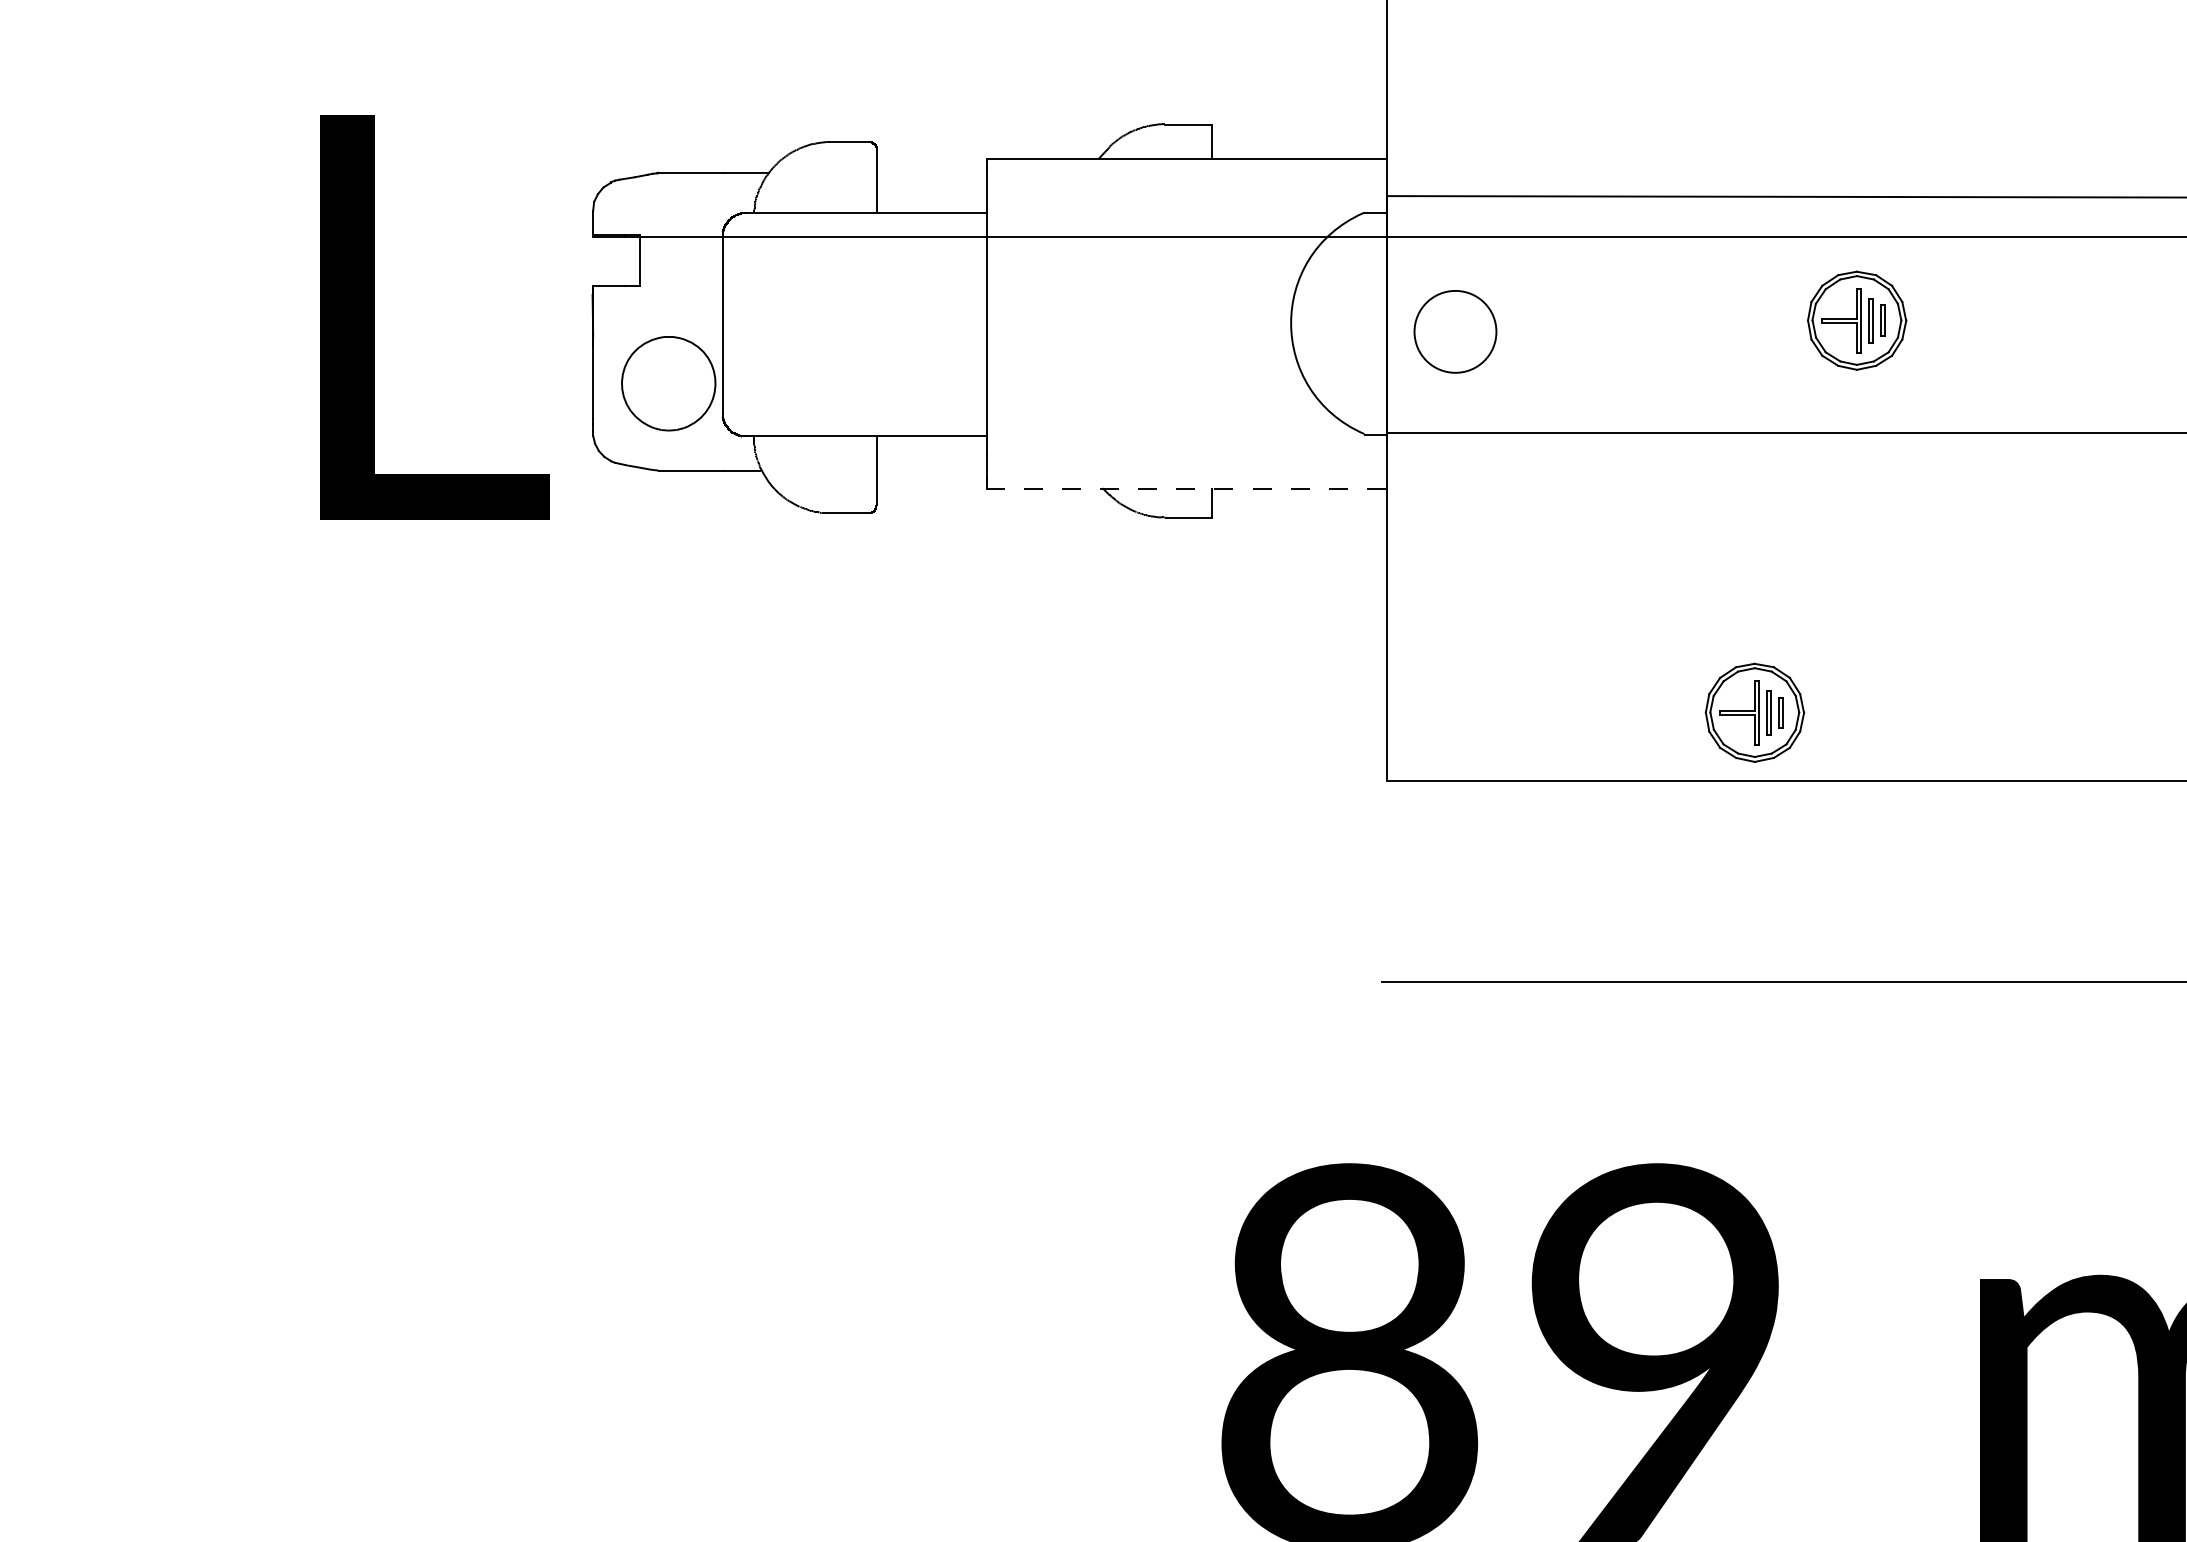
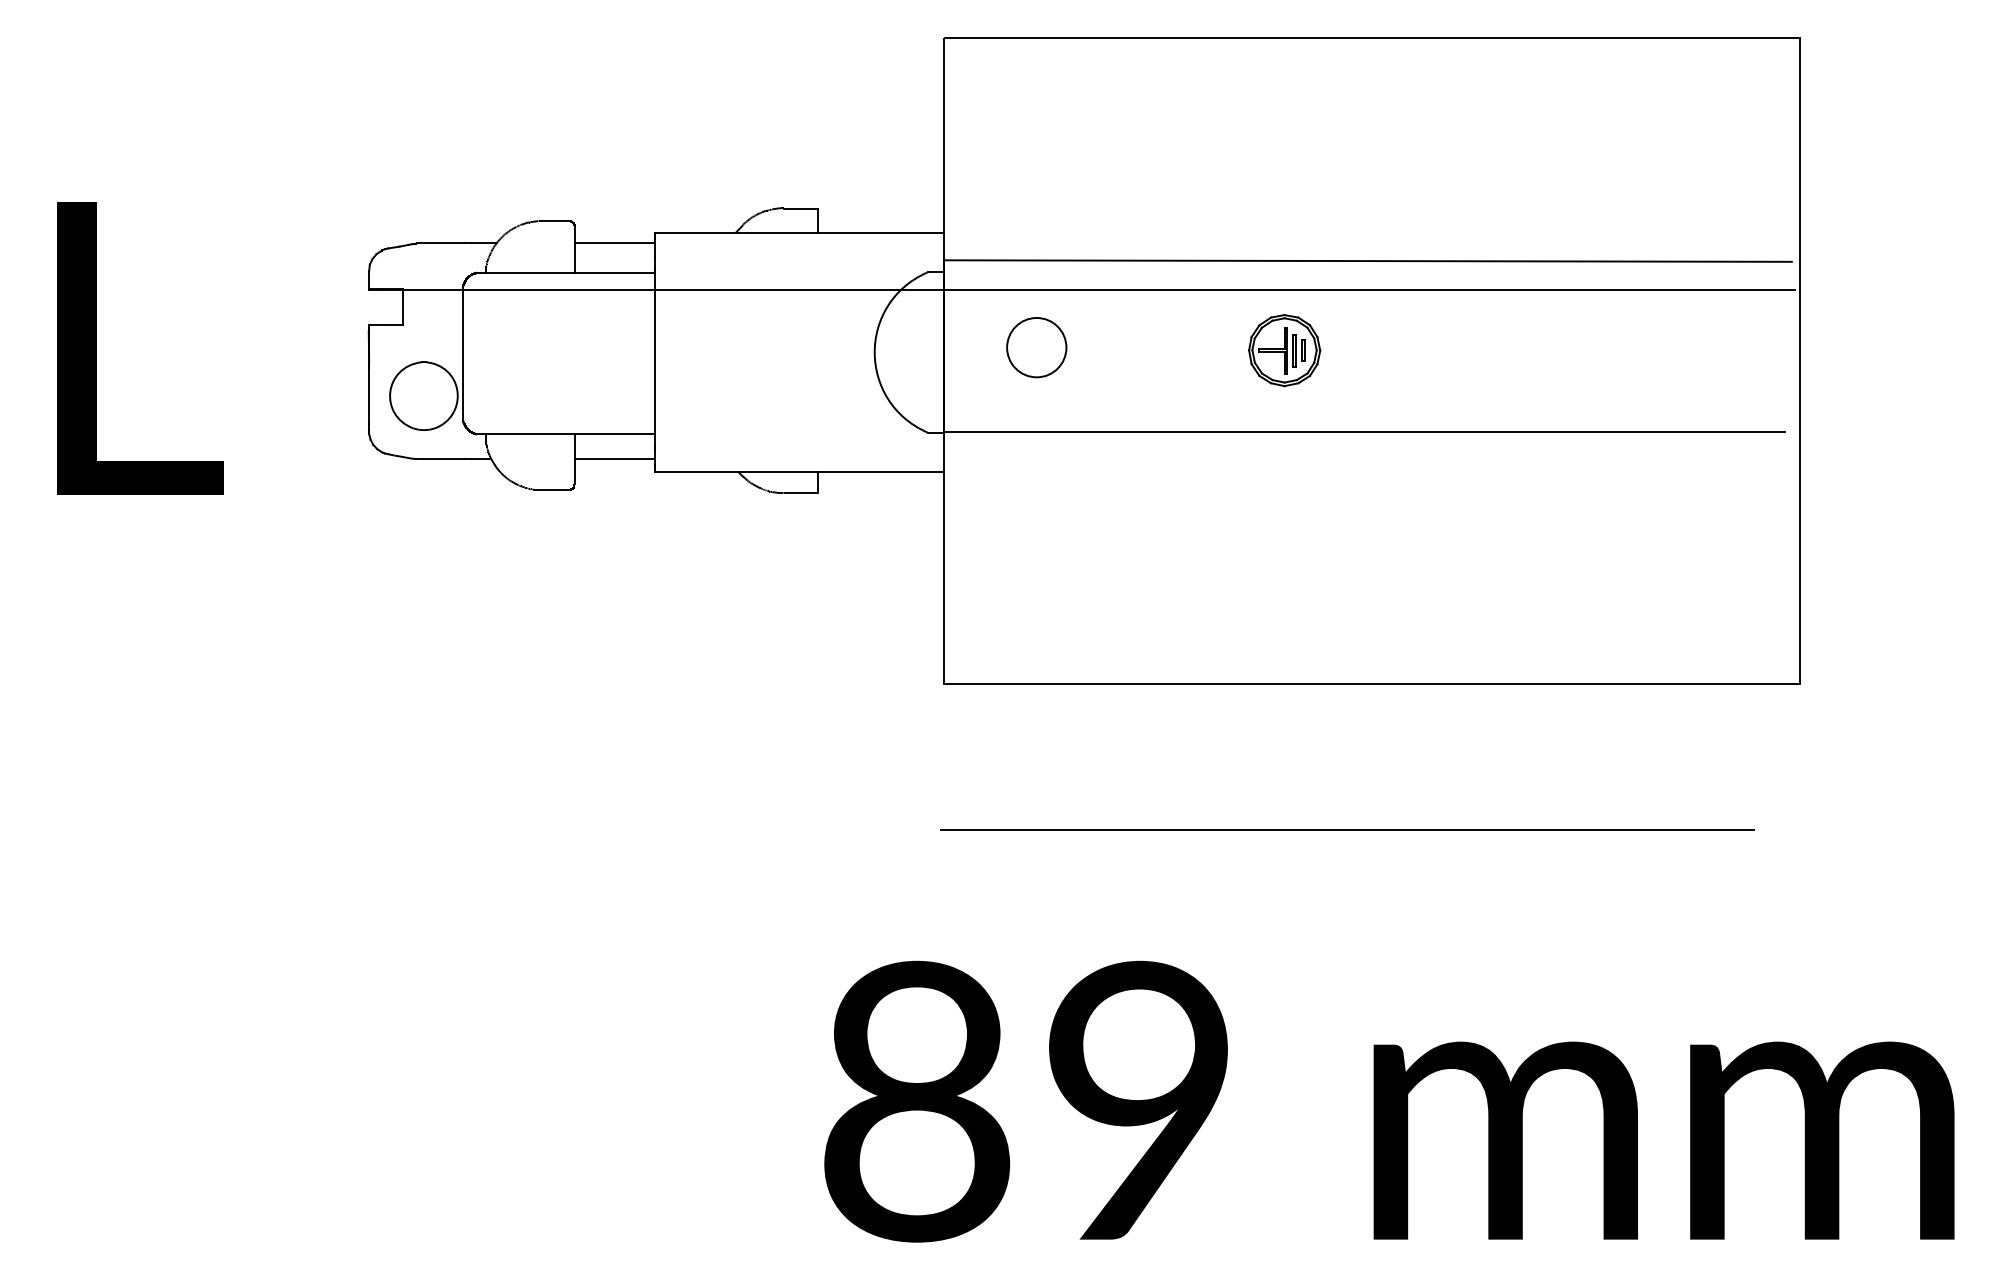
line: (931, 172) -> (614, 243), added
text: (434, 317) -> (140, 348), moved
part: (1455, 331) -> (1036, 347), moved
line: (931, 471) -> (614, 459), added
line: (1185, 489) -> (798, 472), dashed -> solid
part: (1754, 712) -> (1210, 634), removed

